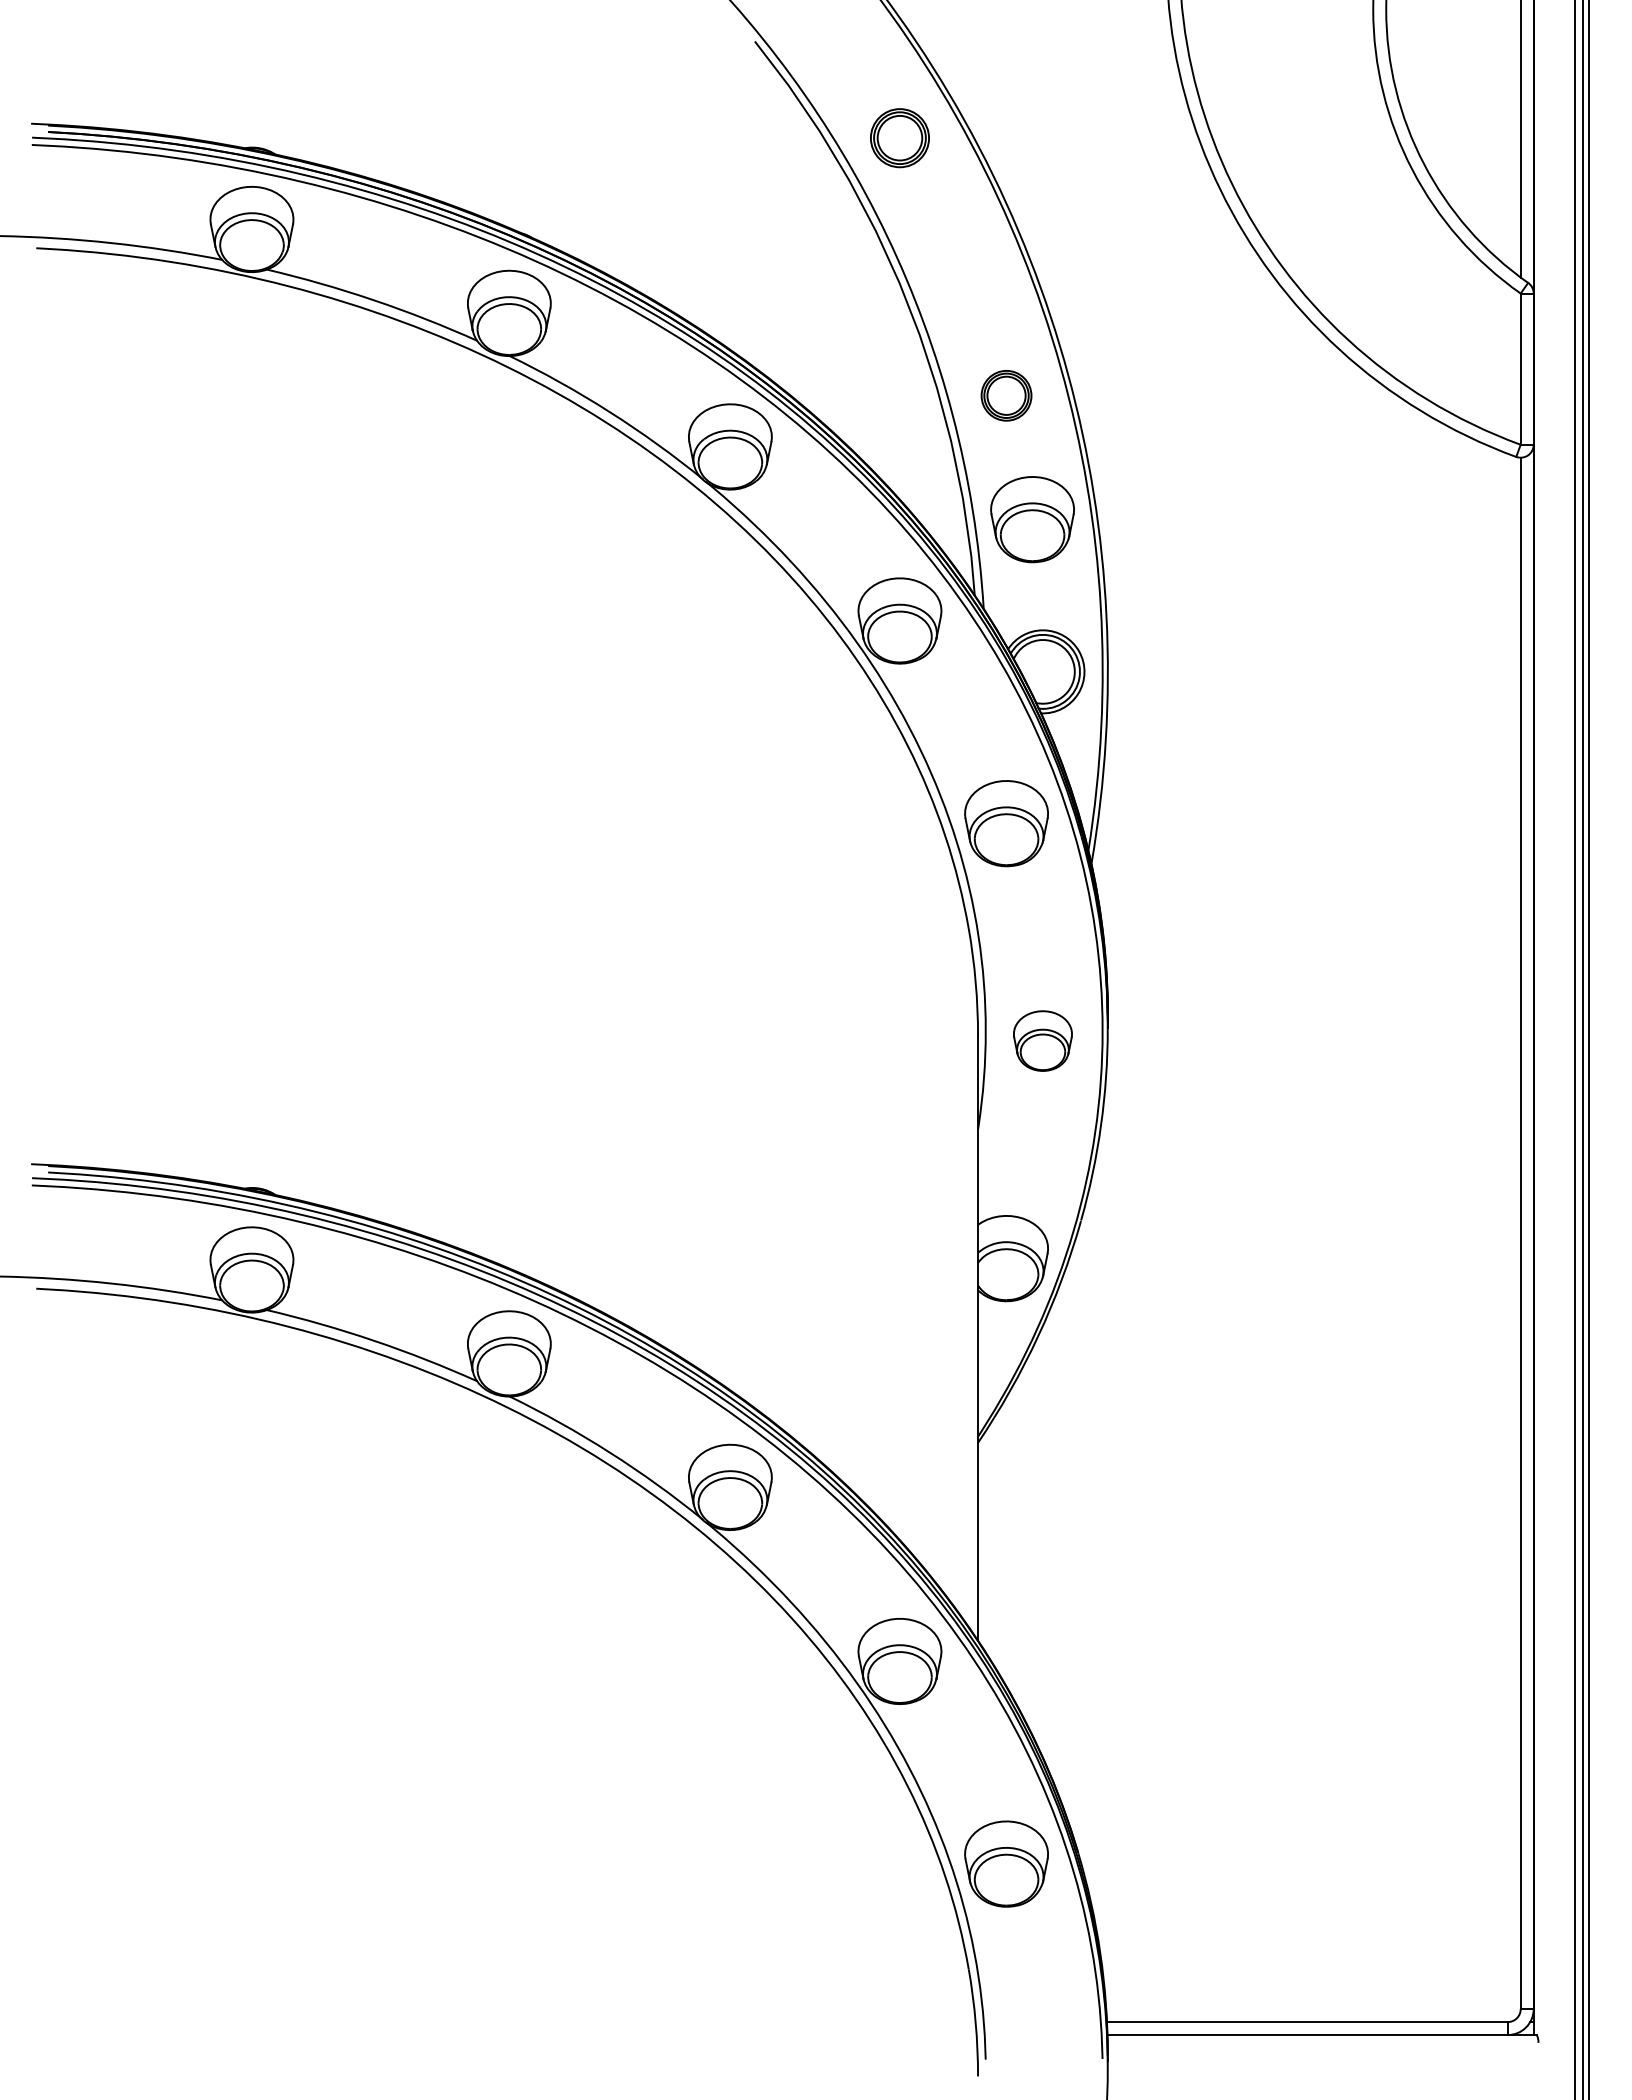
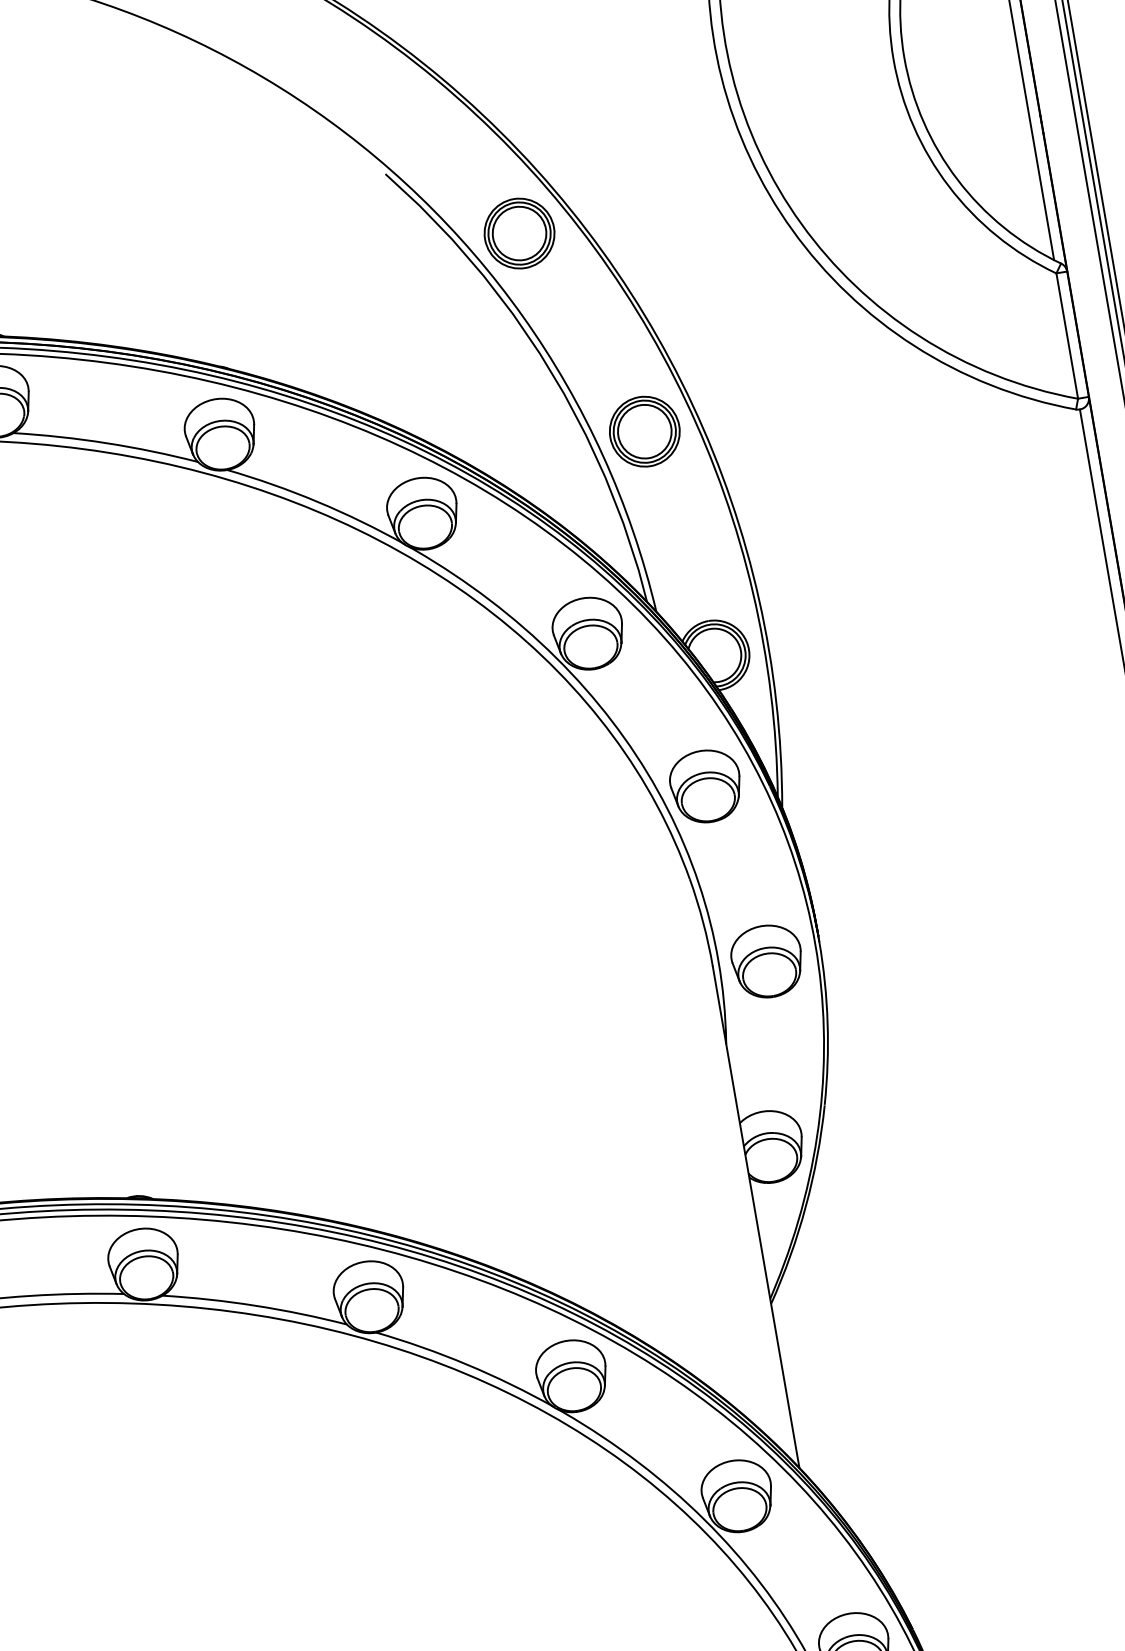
part: (899, 137) -> (519, 233), size x1.43
part: (1006, 395) -> (644, 431), size x1.67
part: (1032, 519) -> (684, 530), removed
part: (1042, 1040) -> (766, 961), size x1.43

